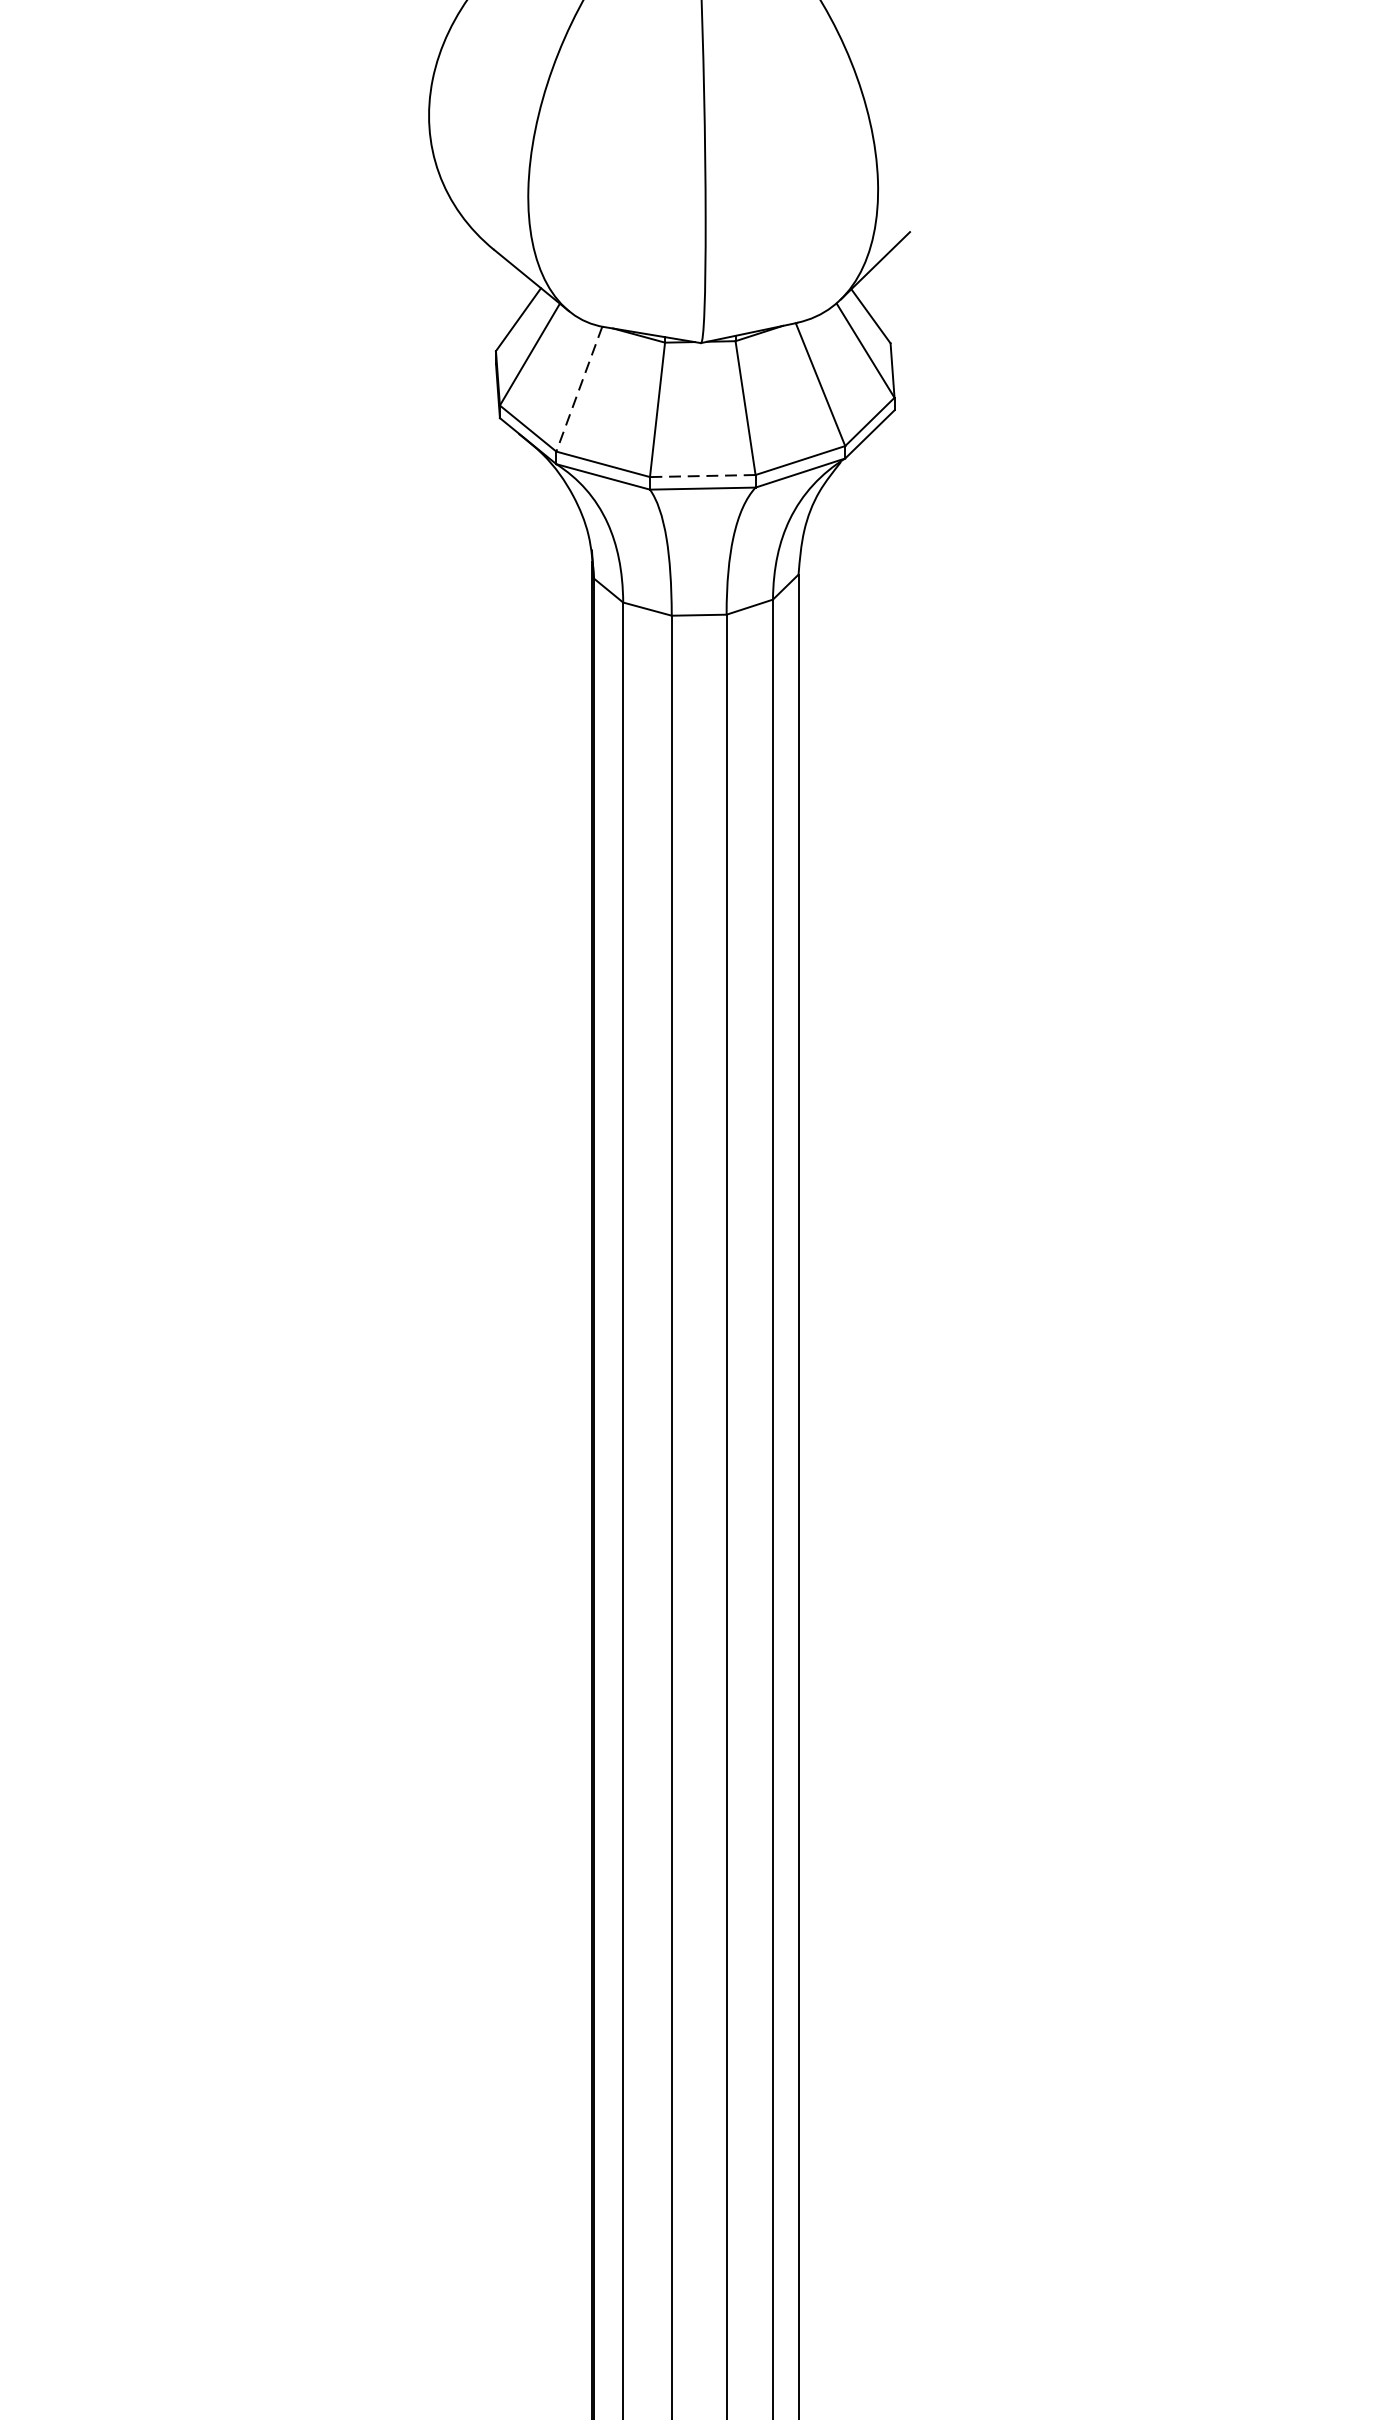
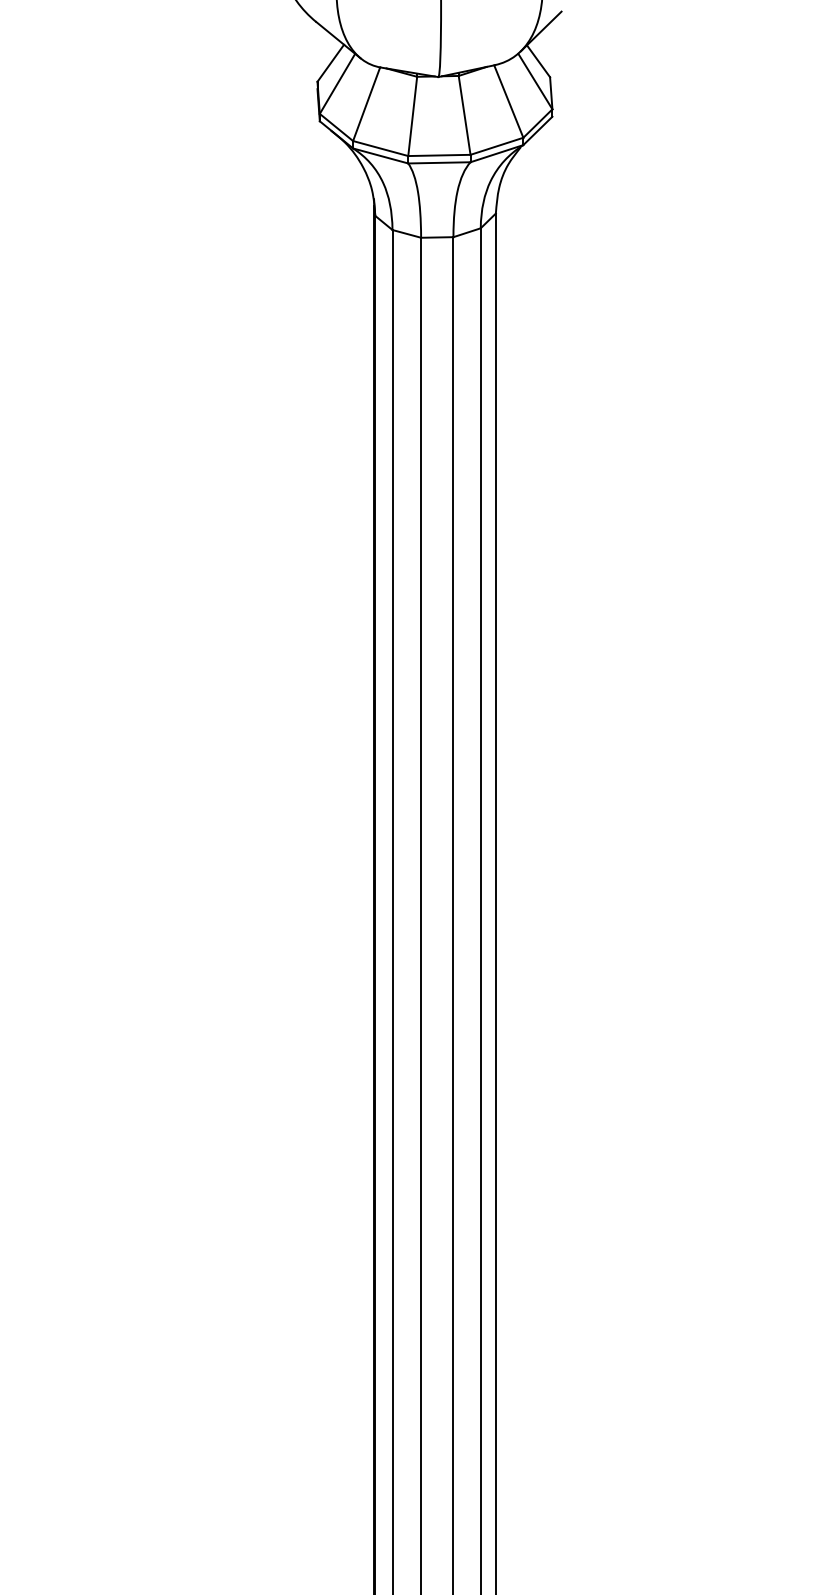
line: (579, 389) -> (366, 104), dashed -> solid
line: (701, 476) -> (438, 155), dashed -> solid

